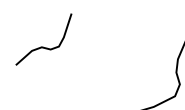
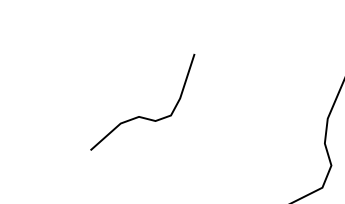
curve: (43, 46) -> (142, 115), moved

